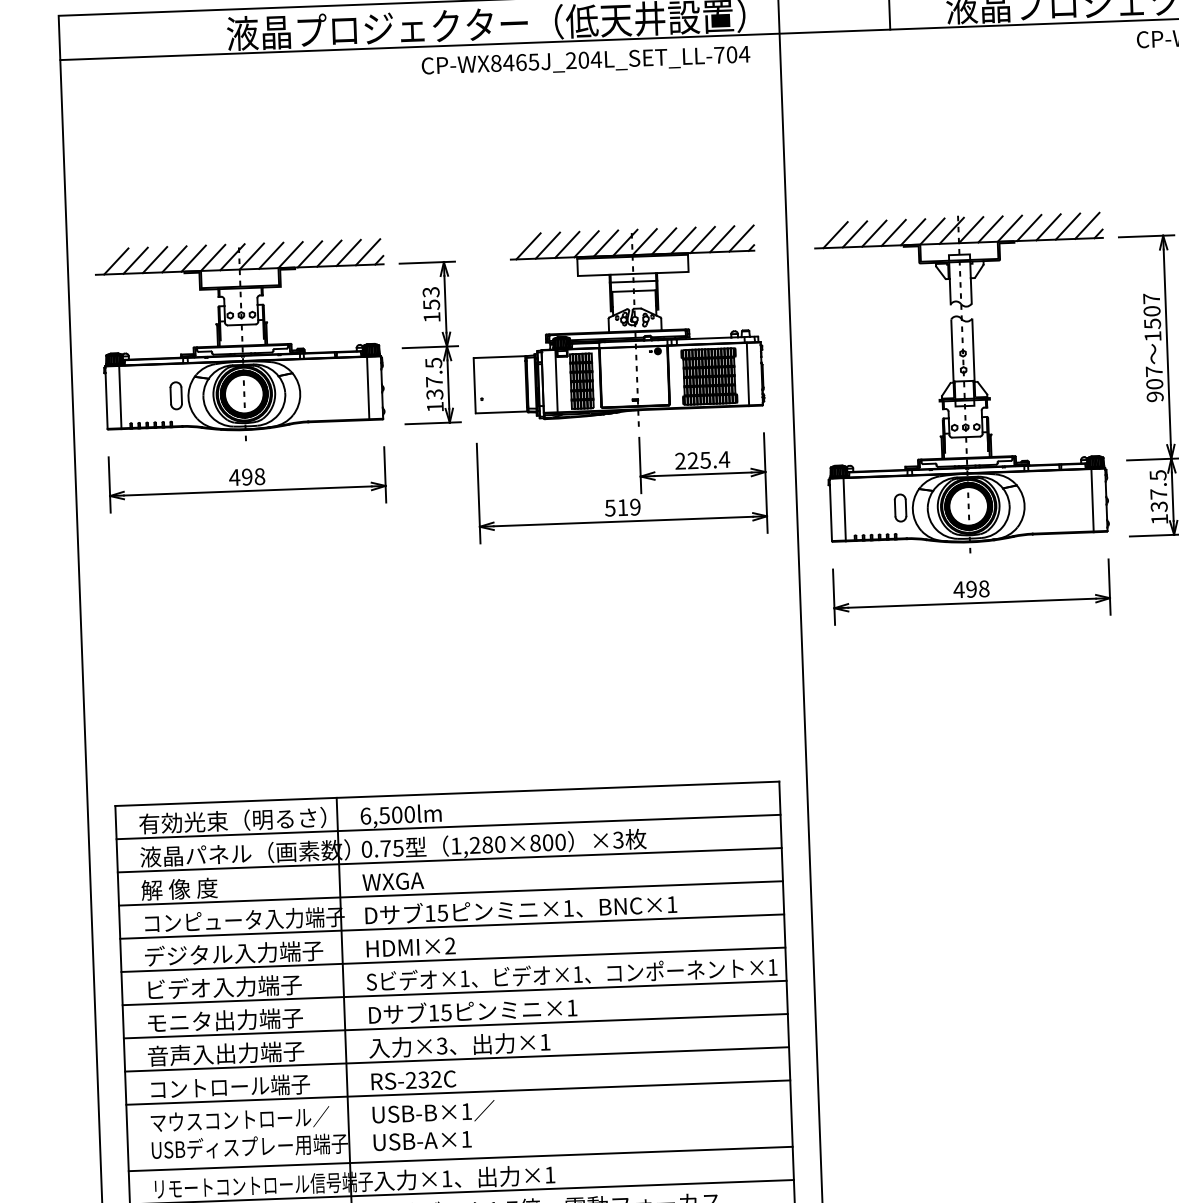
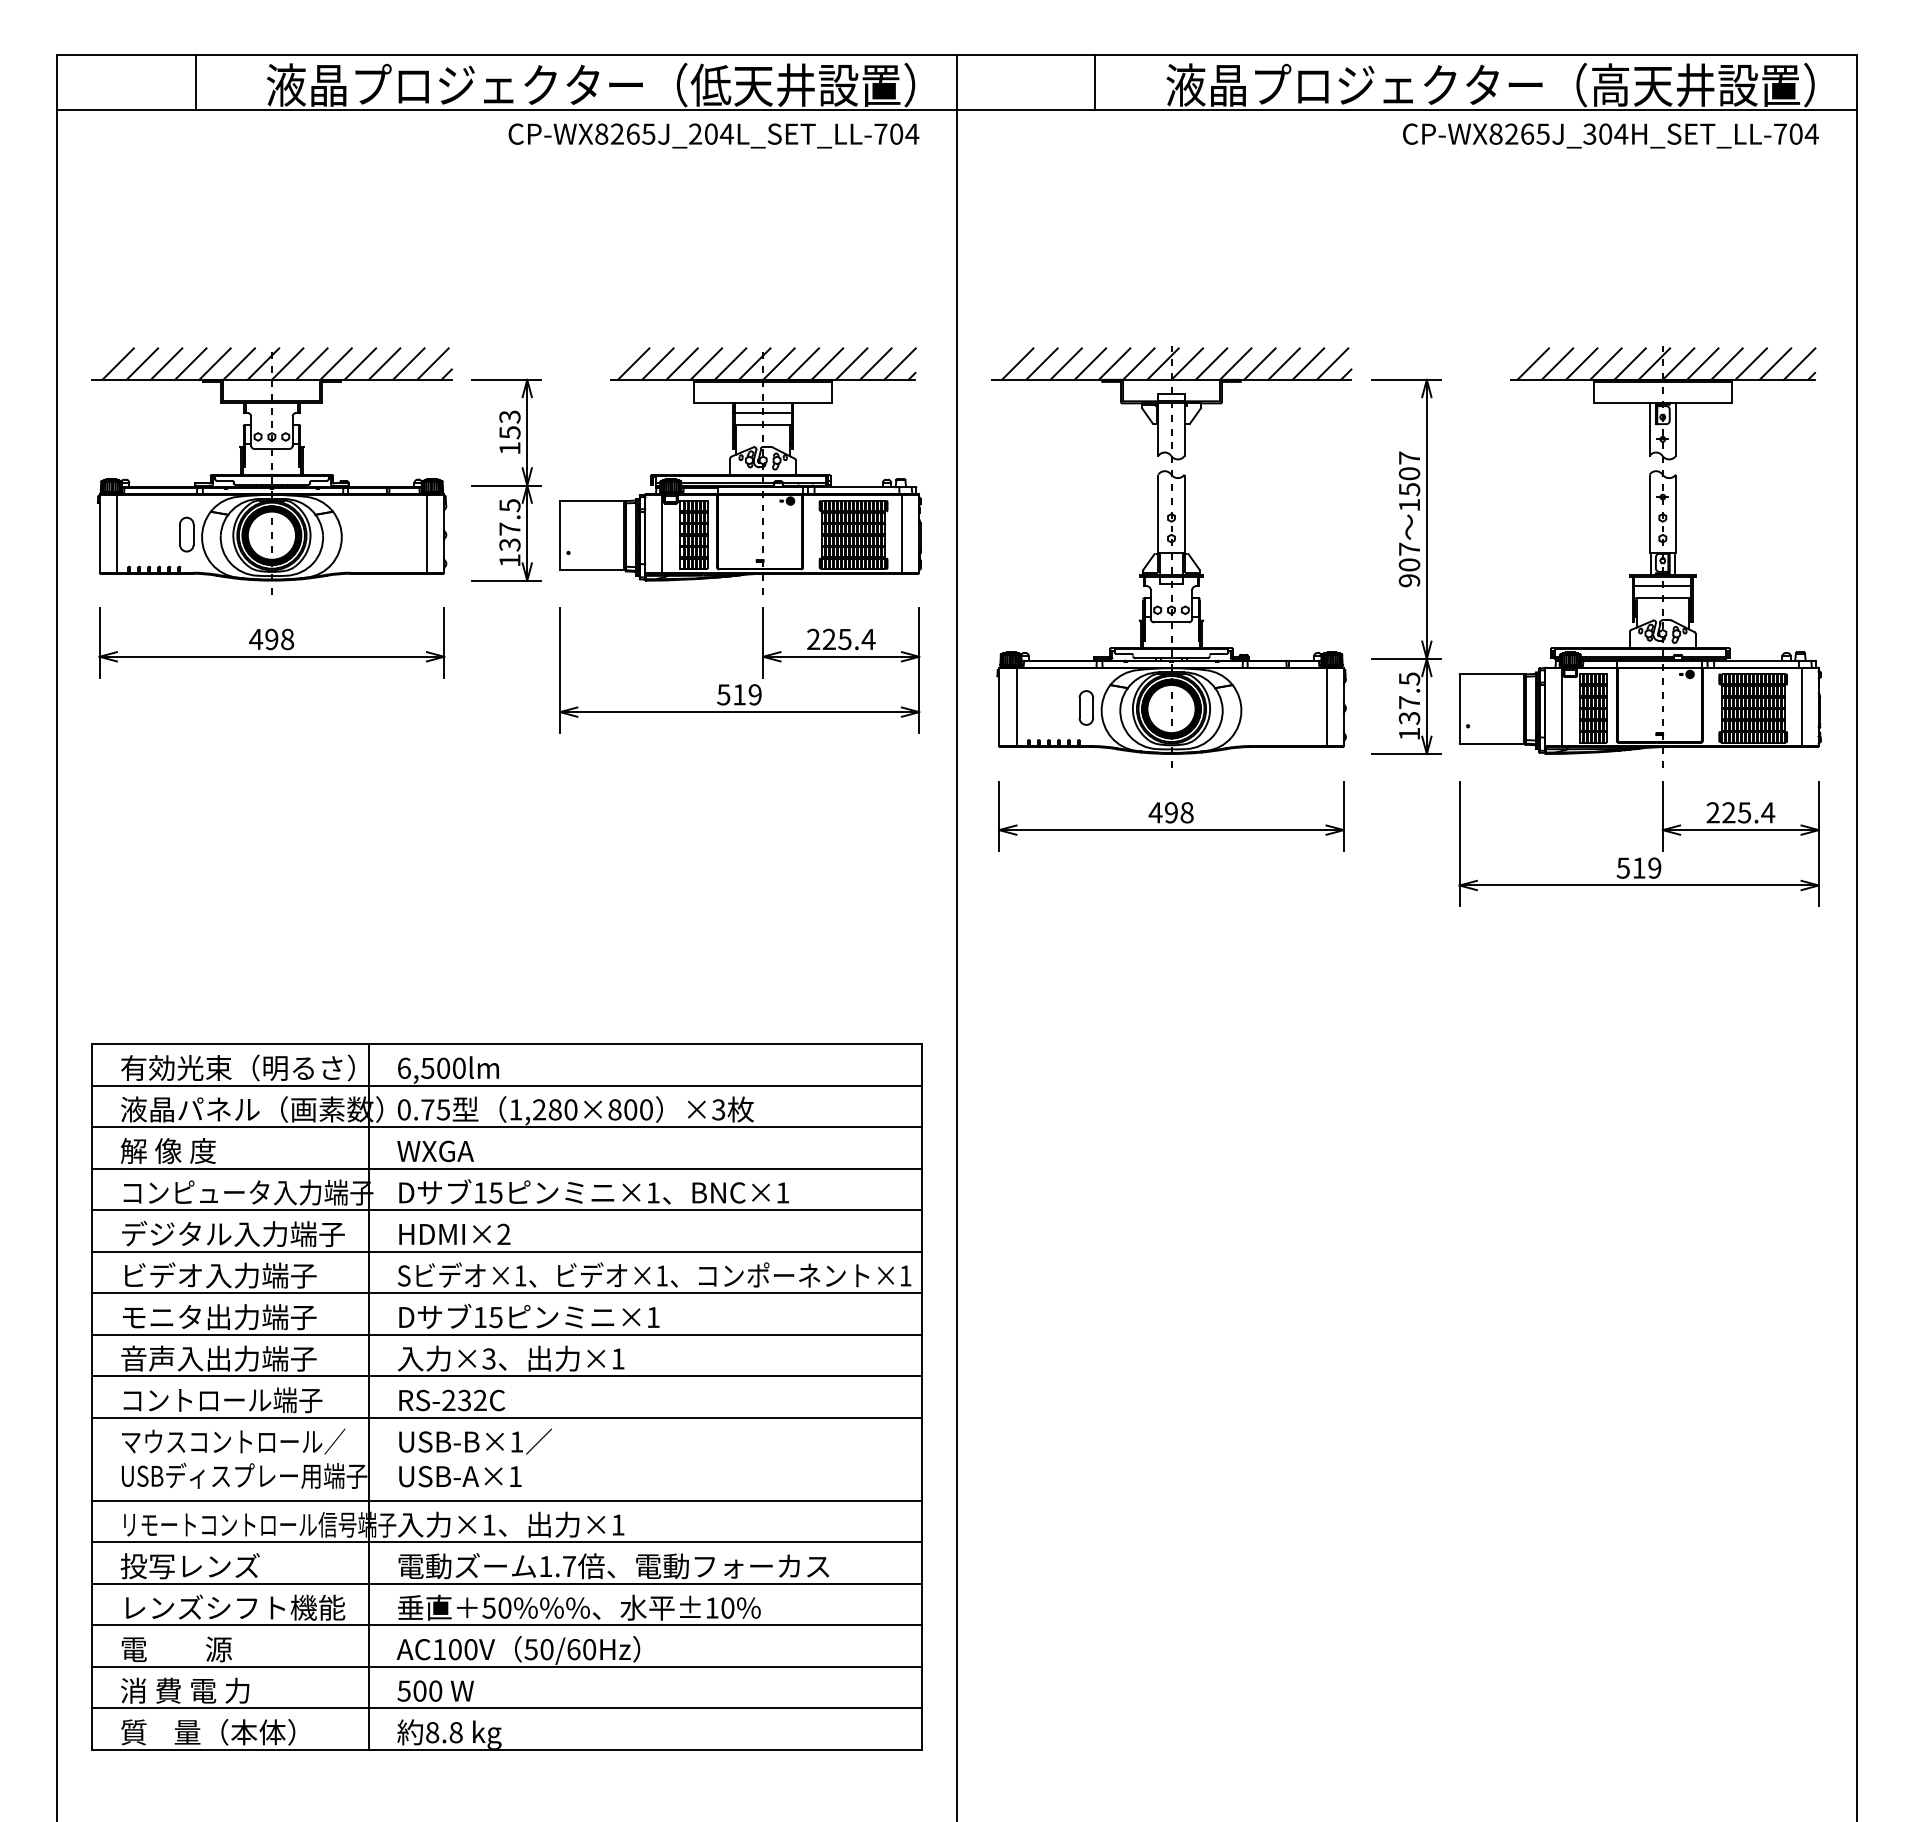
line: (169, 33) -> (195, 81), added
text: (508, 62) -> (617, 133), CP-WX8465J_204L_SET_LL-704 -> CP-WX8265J_204L_SET_LL-704

